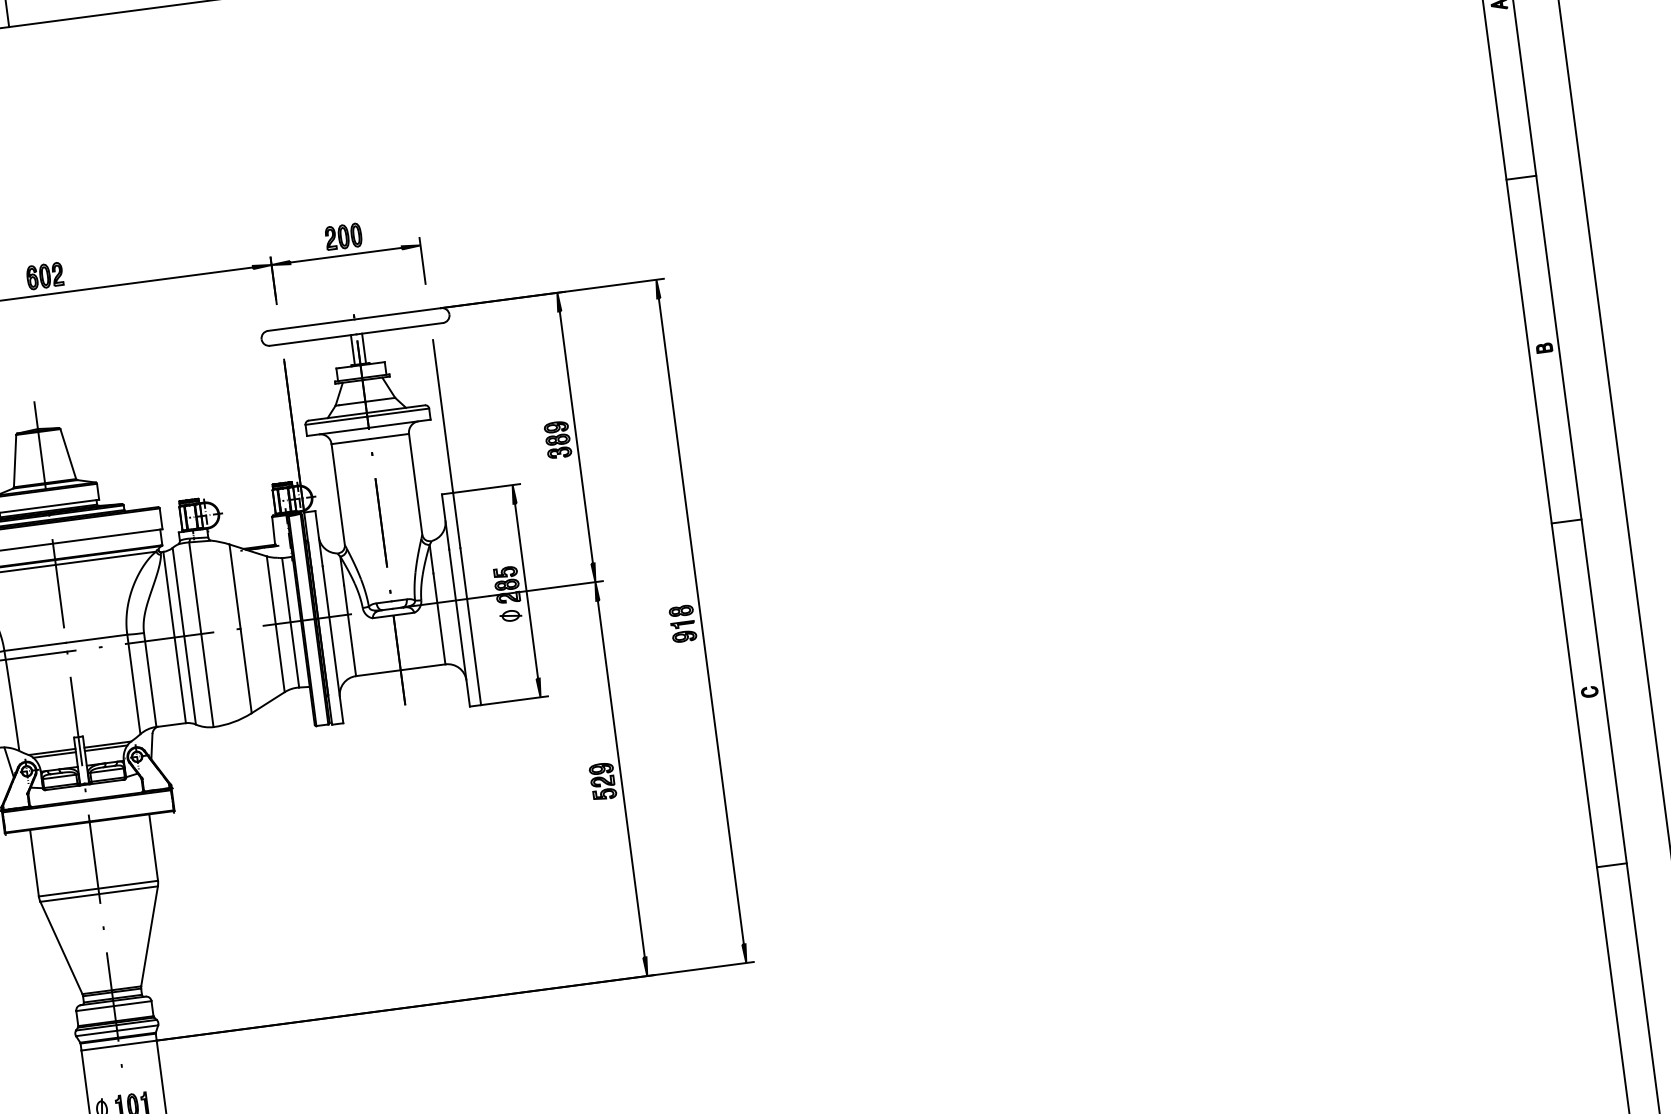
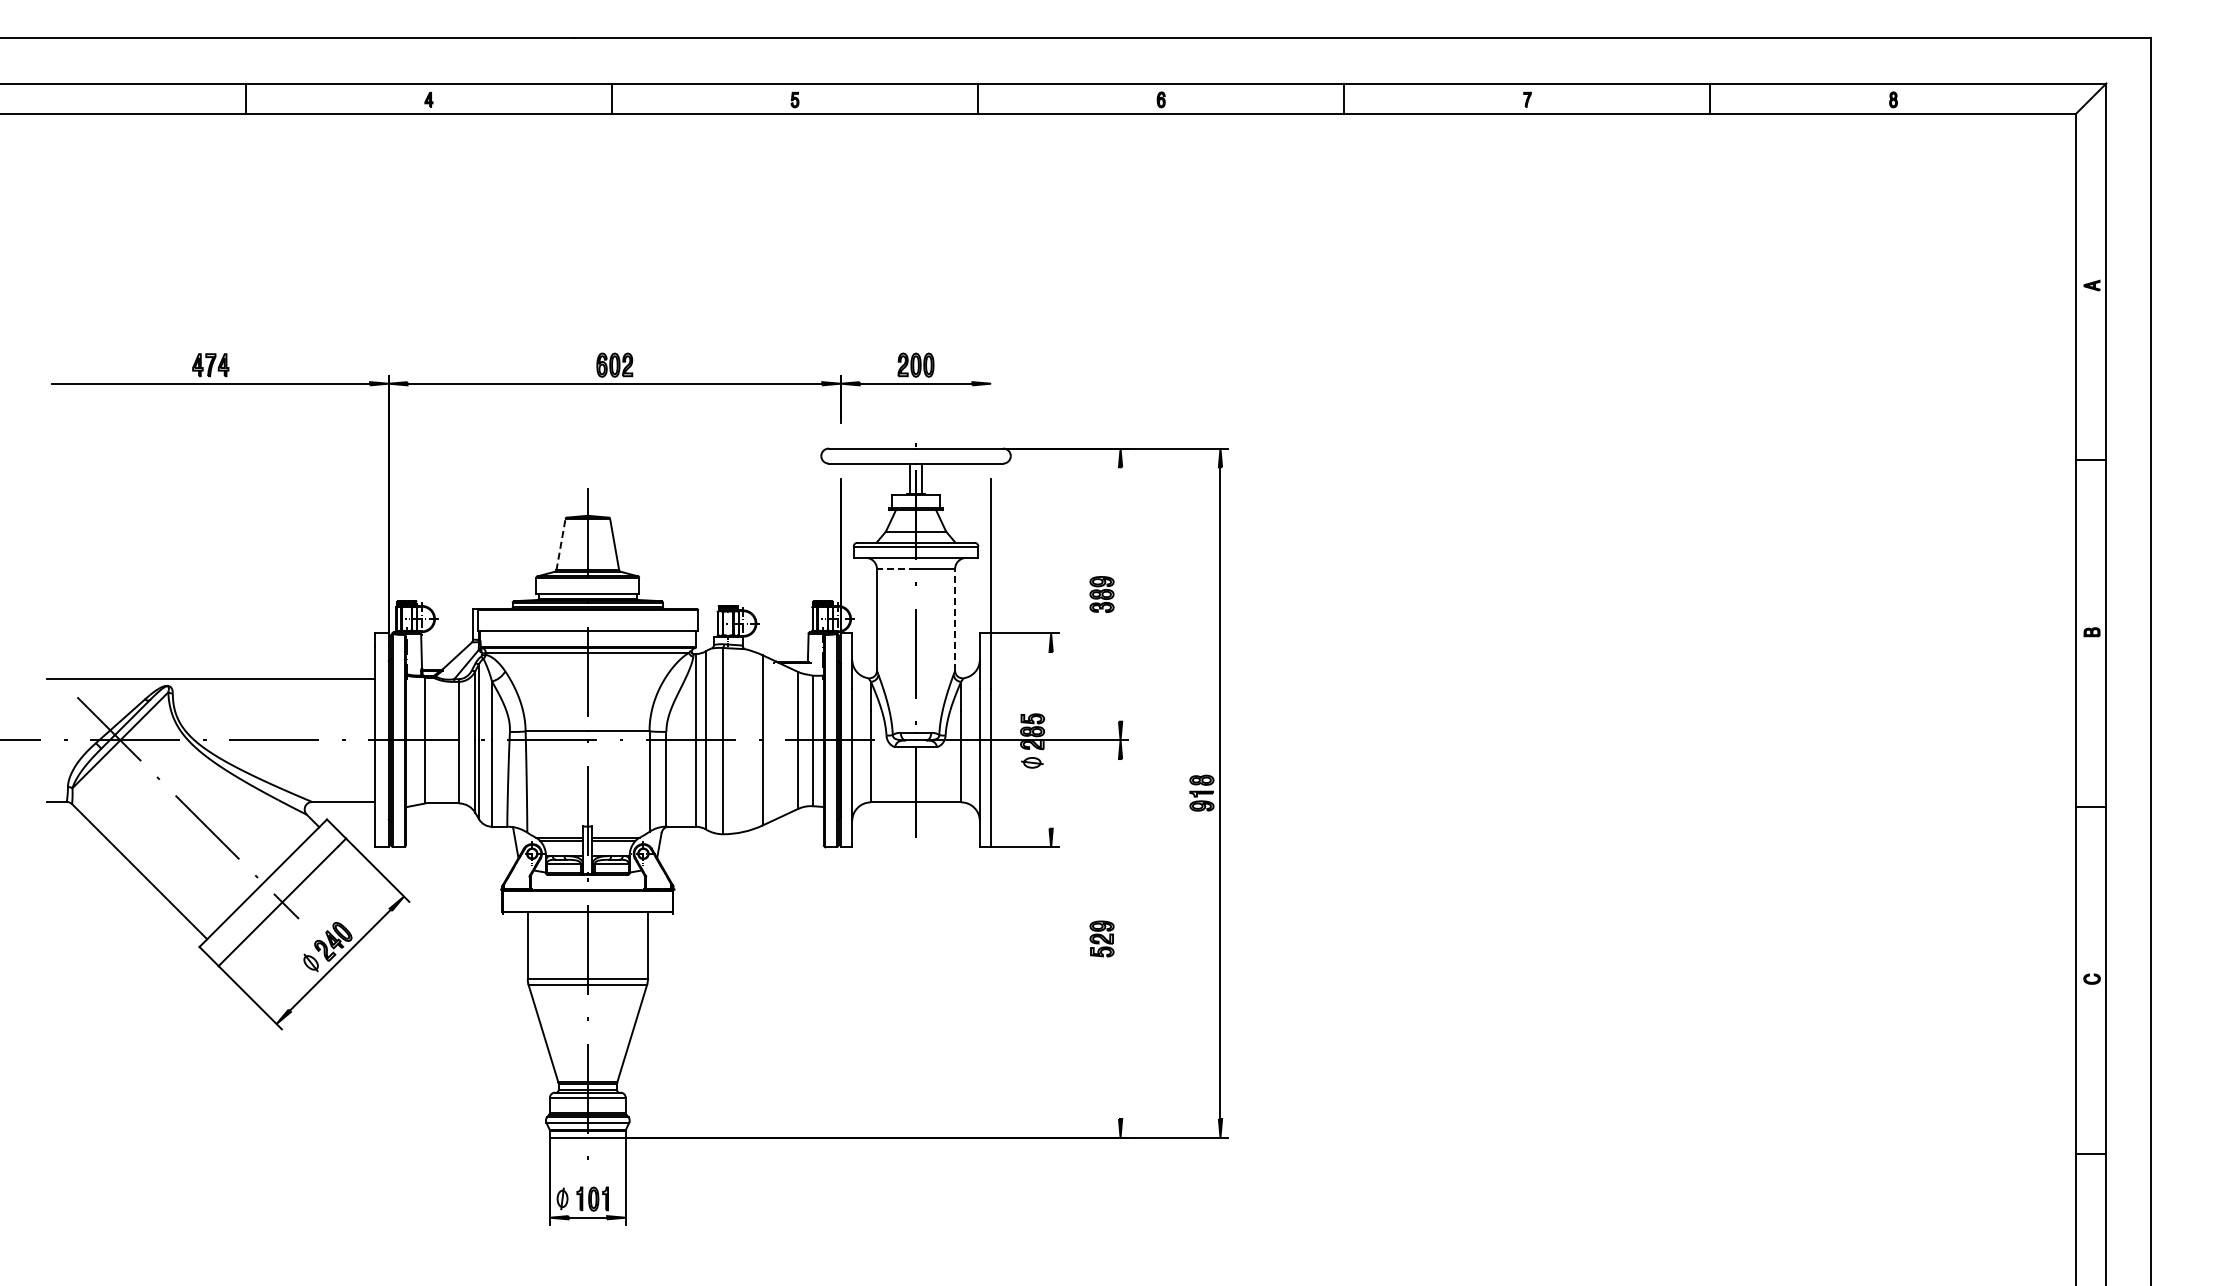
line: (422, 261) -> (991, 399), removed
line: (576, 437) -> (1120, 594), removed
line: (350, 441) -> (896, 569), solid -> dashed
line: (15, 460) -> (561, 544), solid -> dashed
line: (415, 483) -> (955, 619), solid -> dashed
line: (526, 591) -> (1051, 740), removed
line: (621, 778) -> (1120, 938), removed

